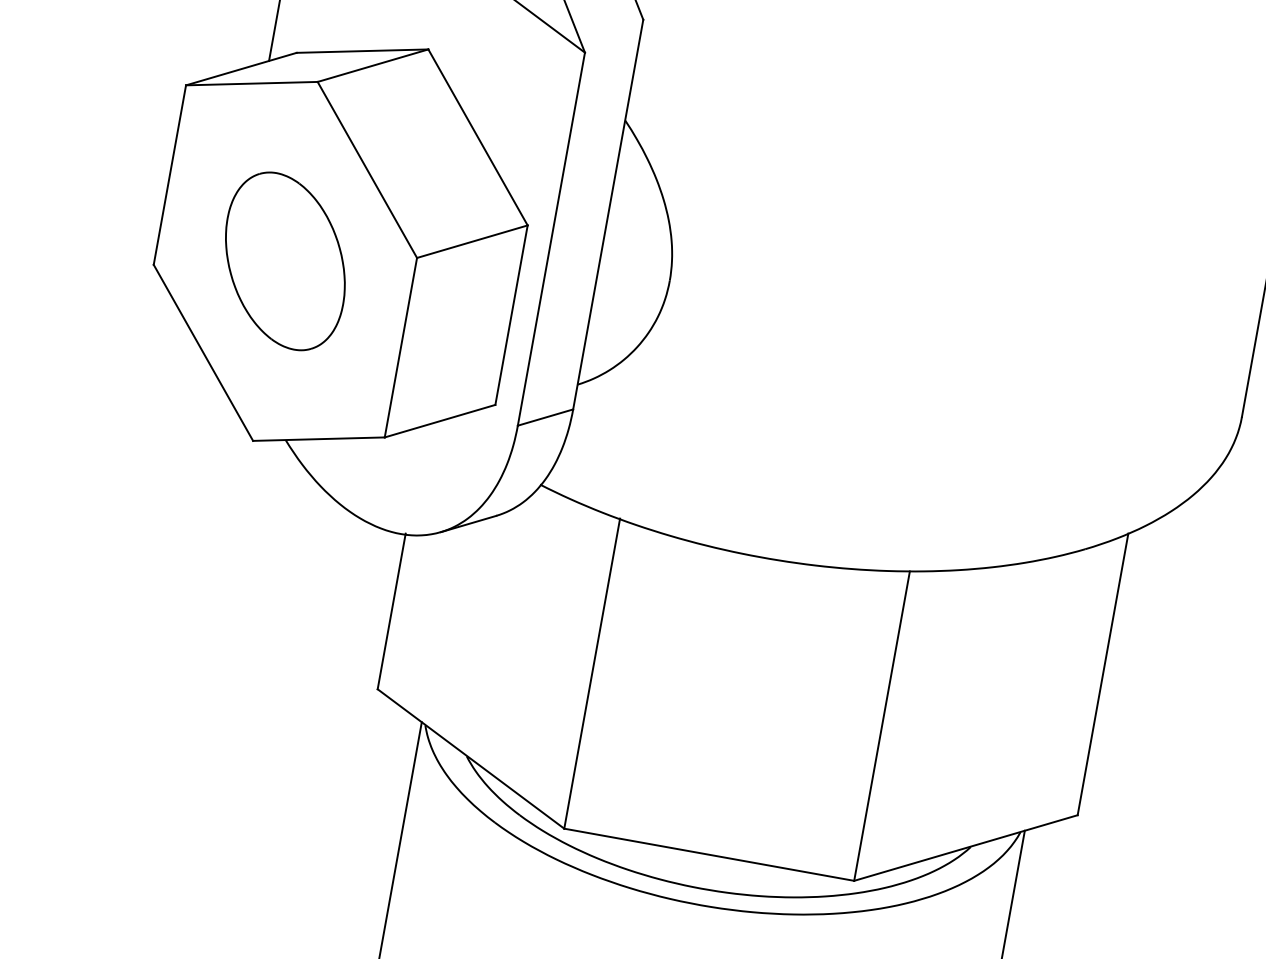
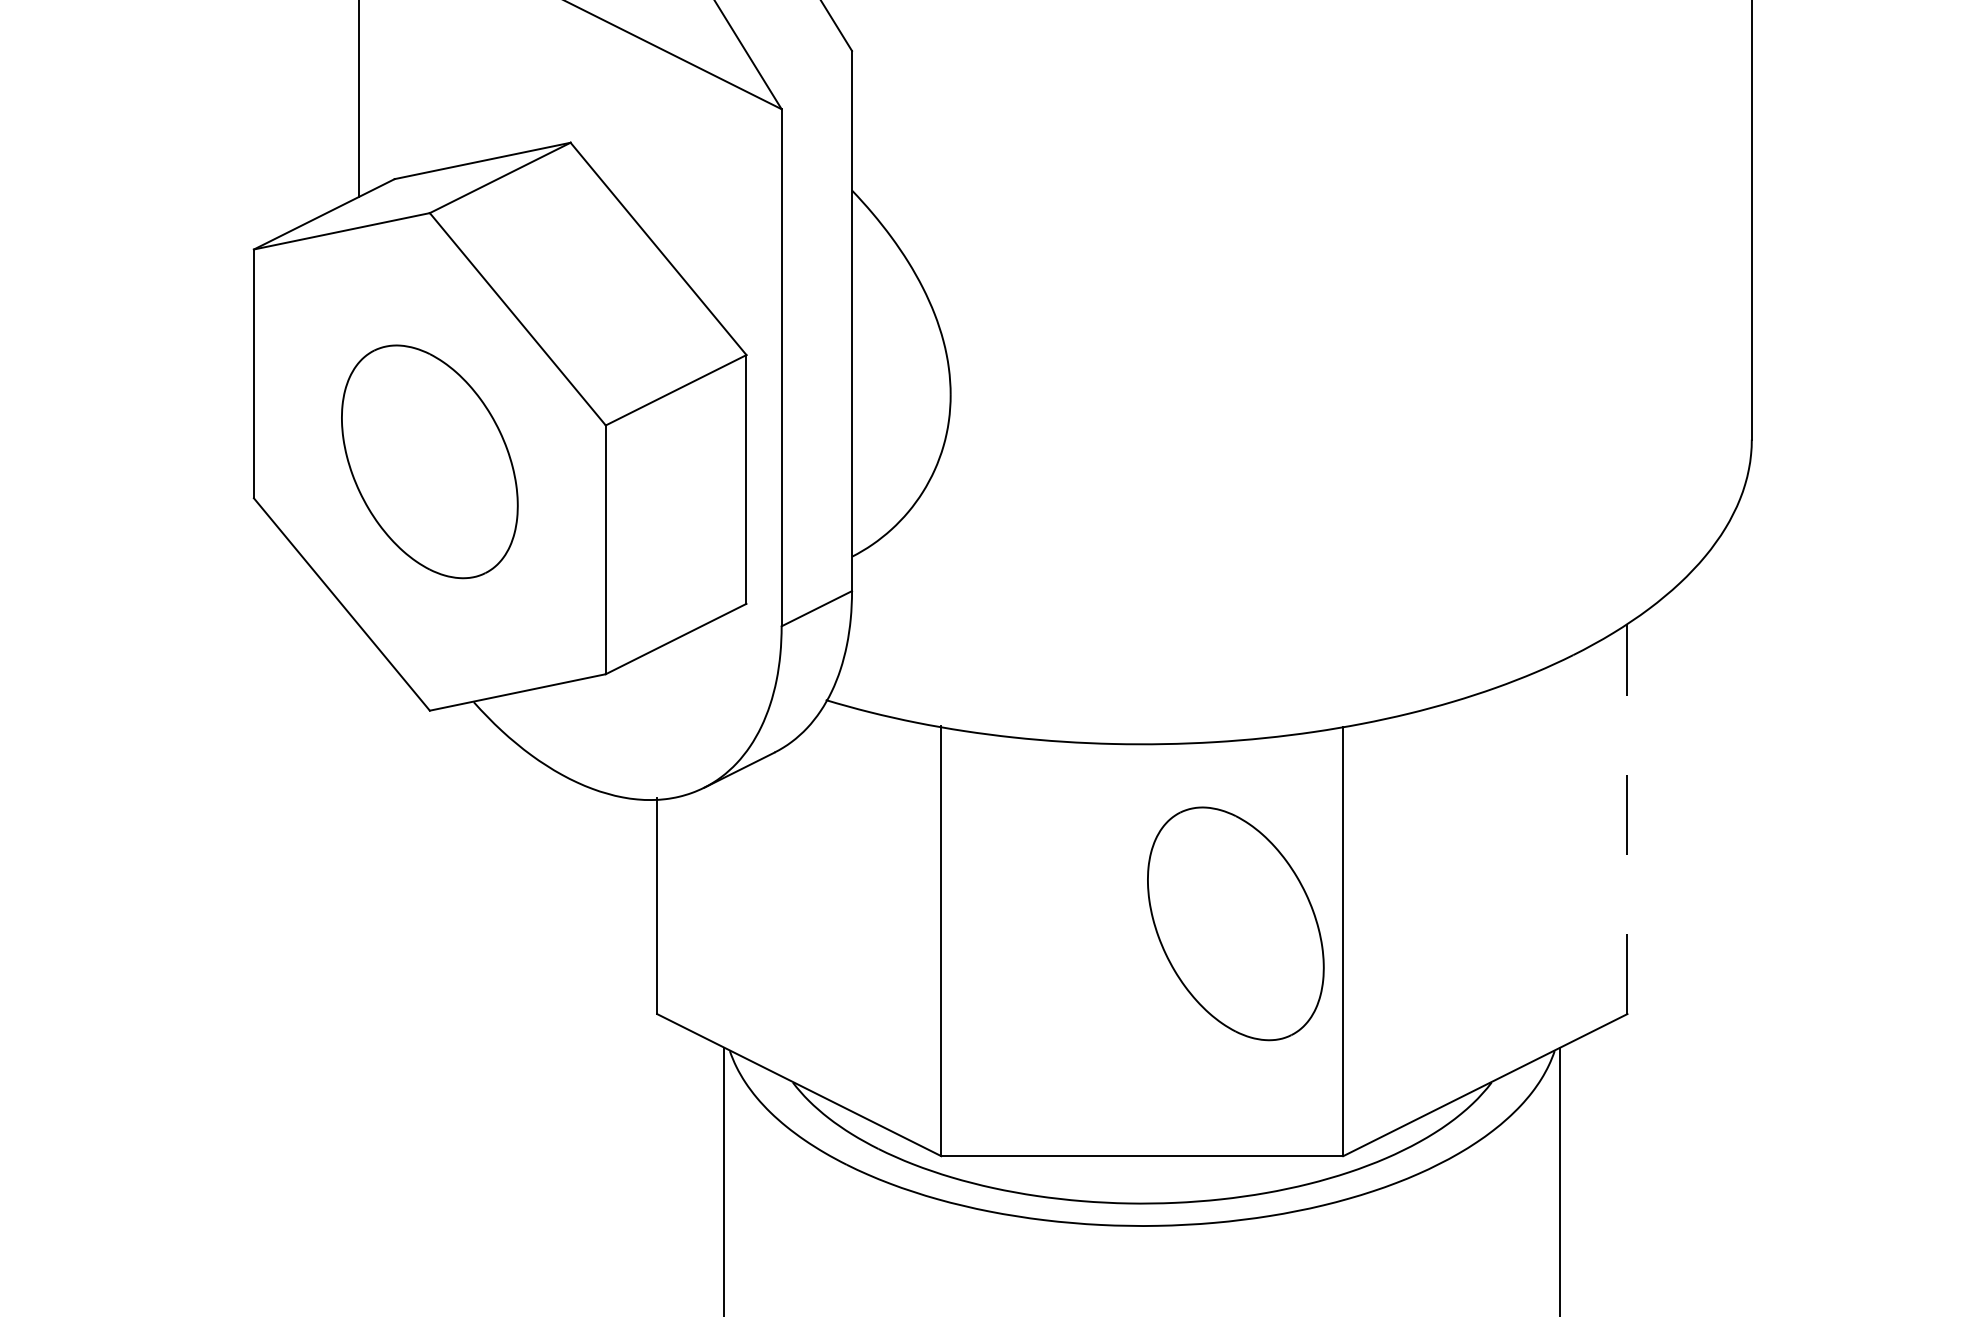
line: (1103, 674) -> (1627, 818), solid -> dashed
part: (806, 698) -> (1235, 923), added

